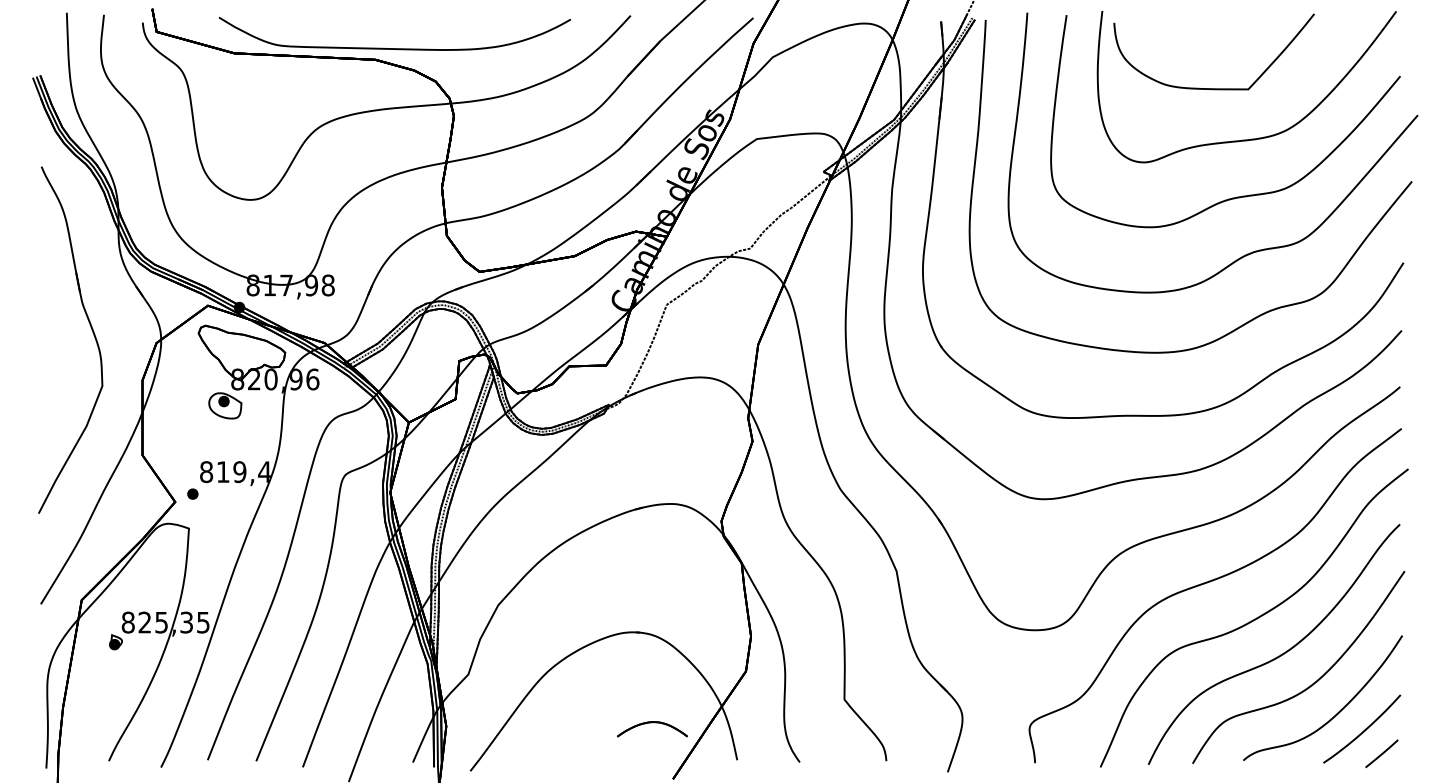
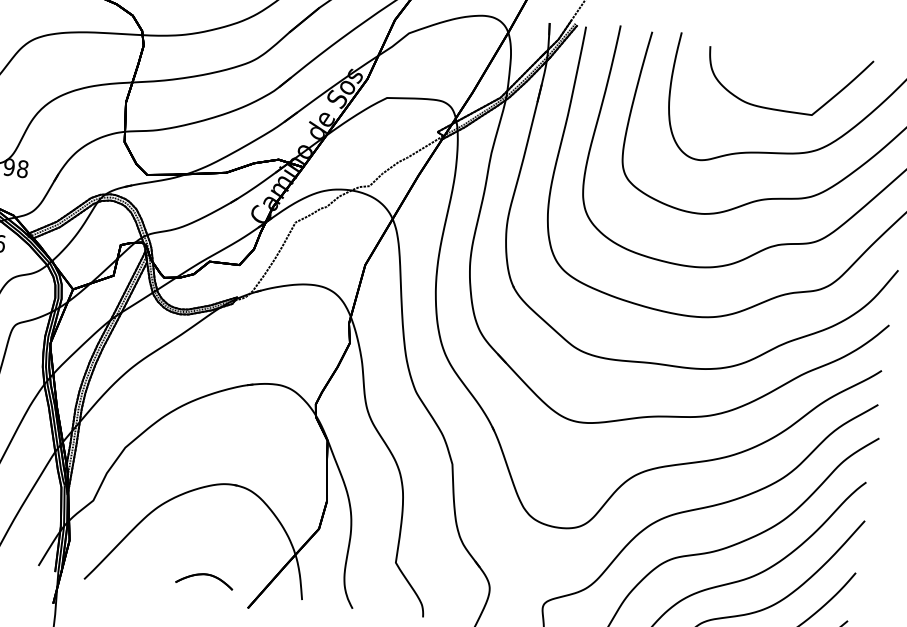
curve: (1213, 88) -> (783, 110), moved
part: (652, 729) -> (204, 580), moved

